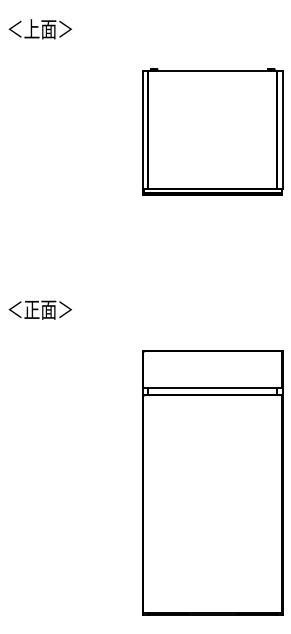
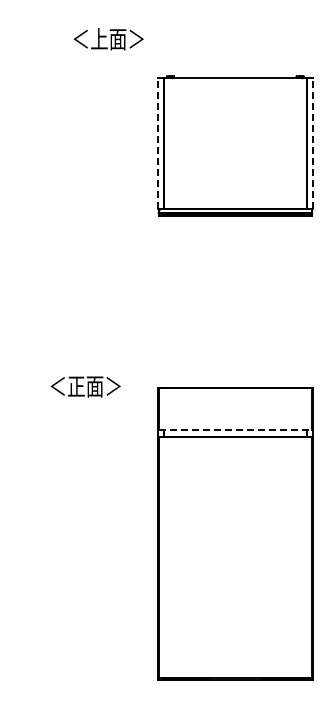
text: (40, 29) -> (108, 39), moved
line: (143, 129) -> (158, 143), solid -> dashed
line: (282, 129) -> (312, 143), solid -> dashed
text: (40, 309) -> (85, 386), moved
line: (212, 388) -> (235, 429), solid -> dashed

